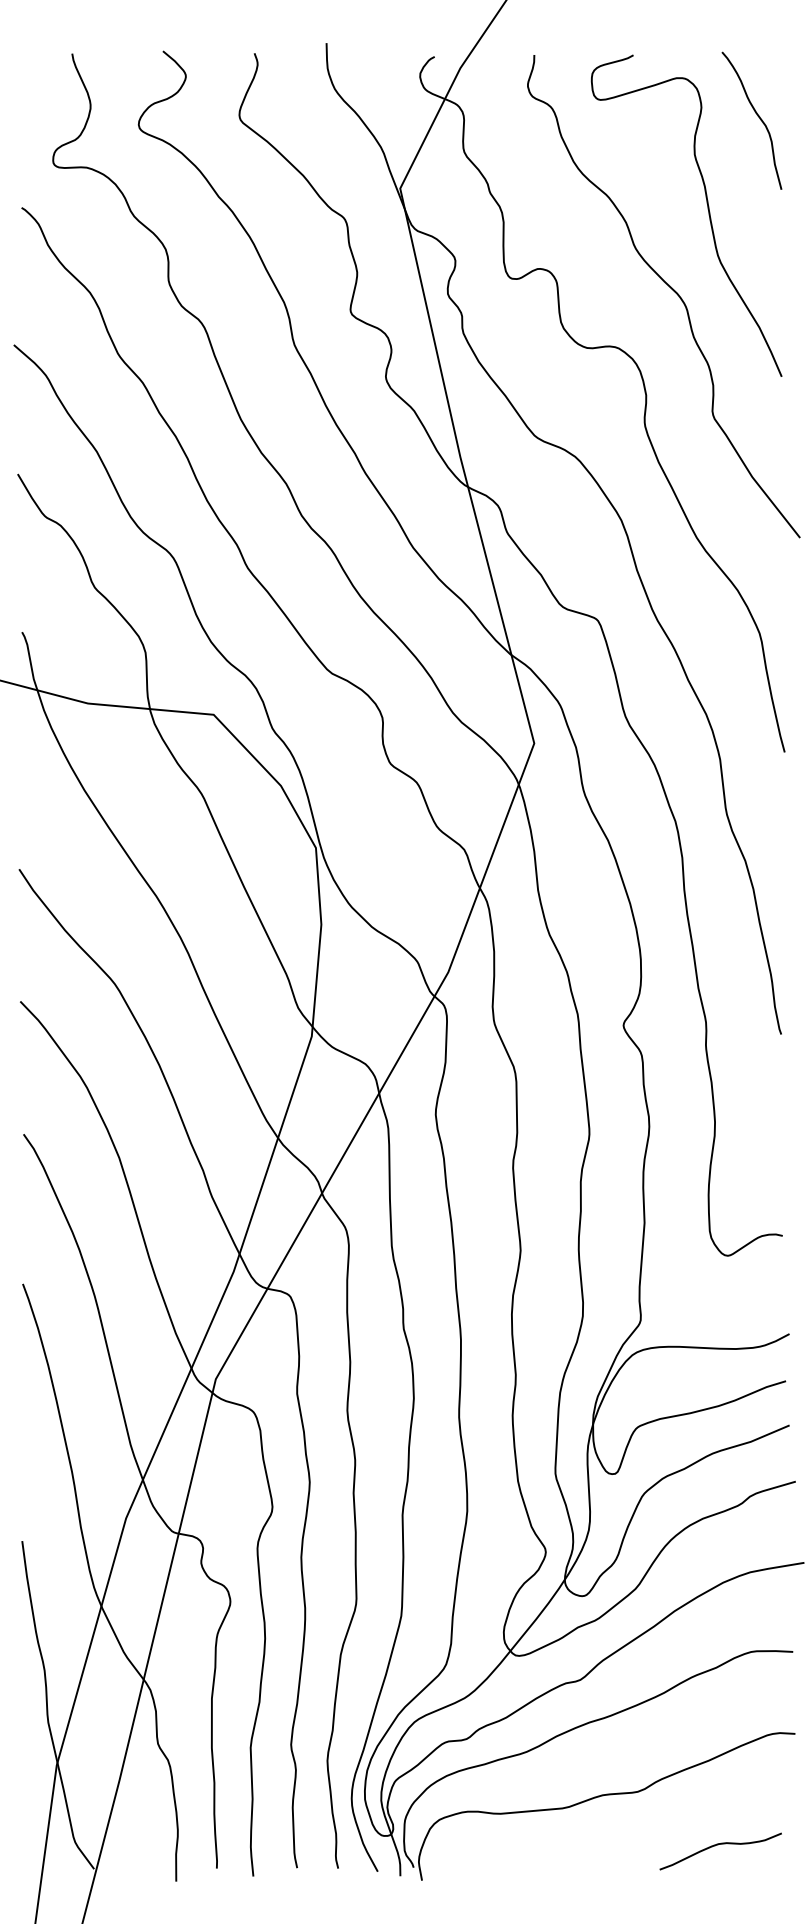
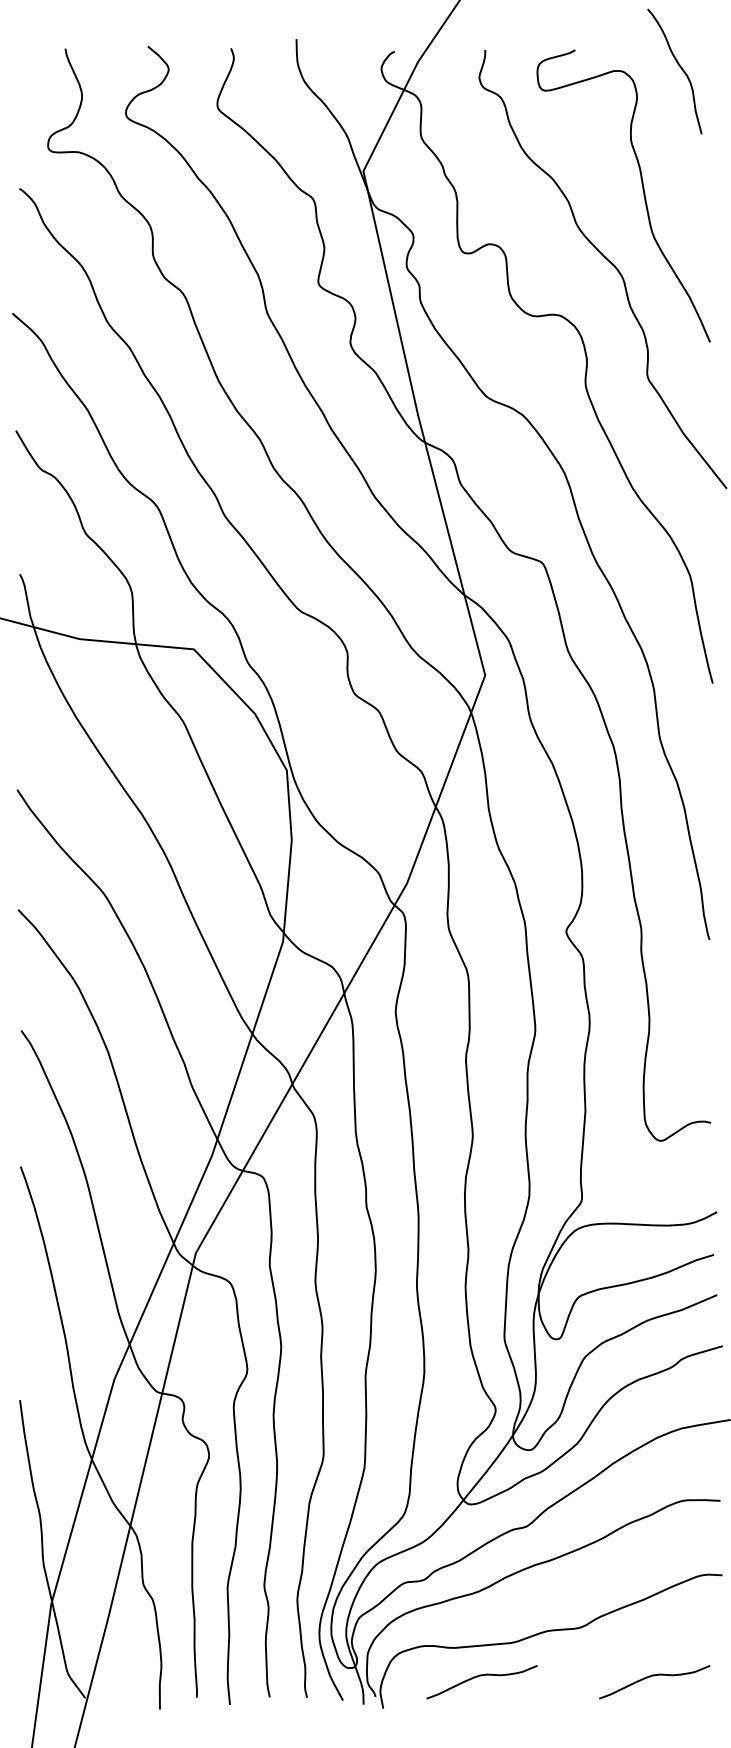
curve: (757, 116) -> (679, 67), moved
curve: (528, 1845) -> (479, 1676), added

